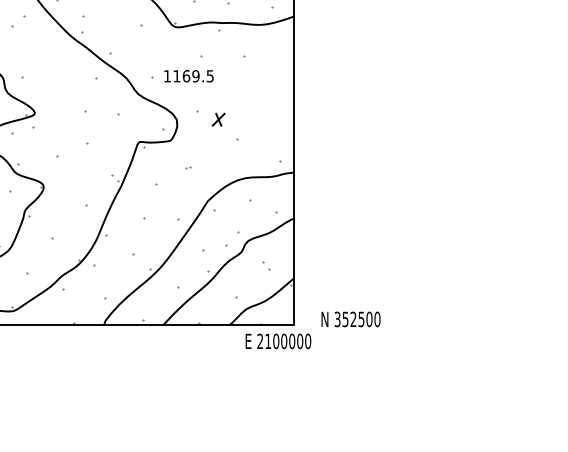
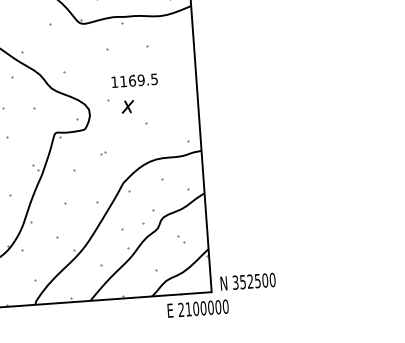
part: (188, 75) -> (134, 80), moved
text: (350, 319) -> (247, 281), moved

